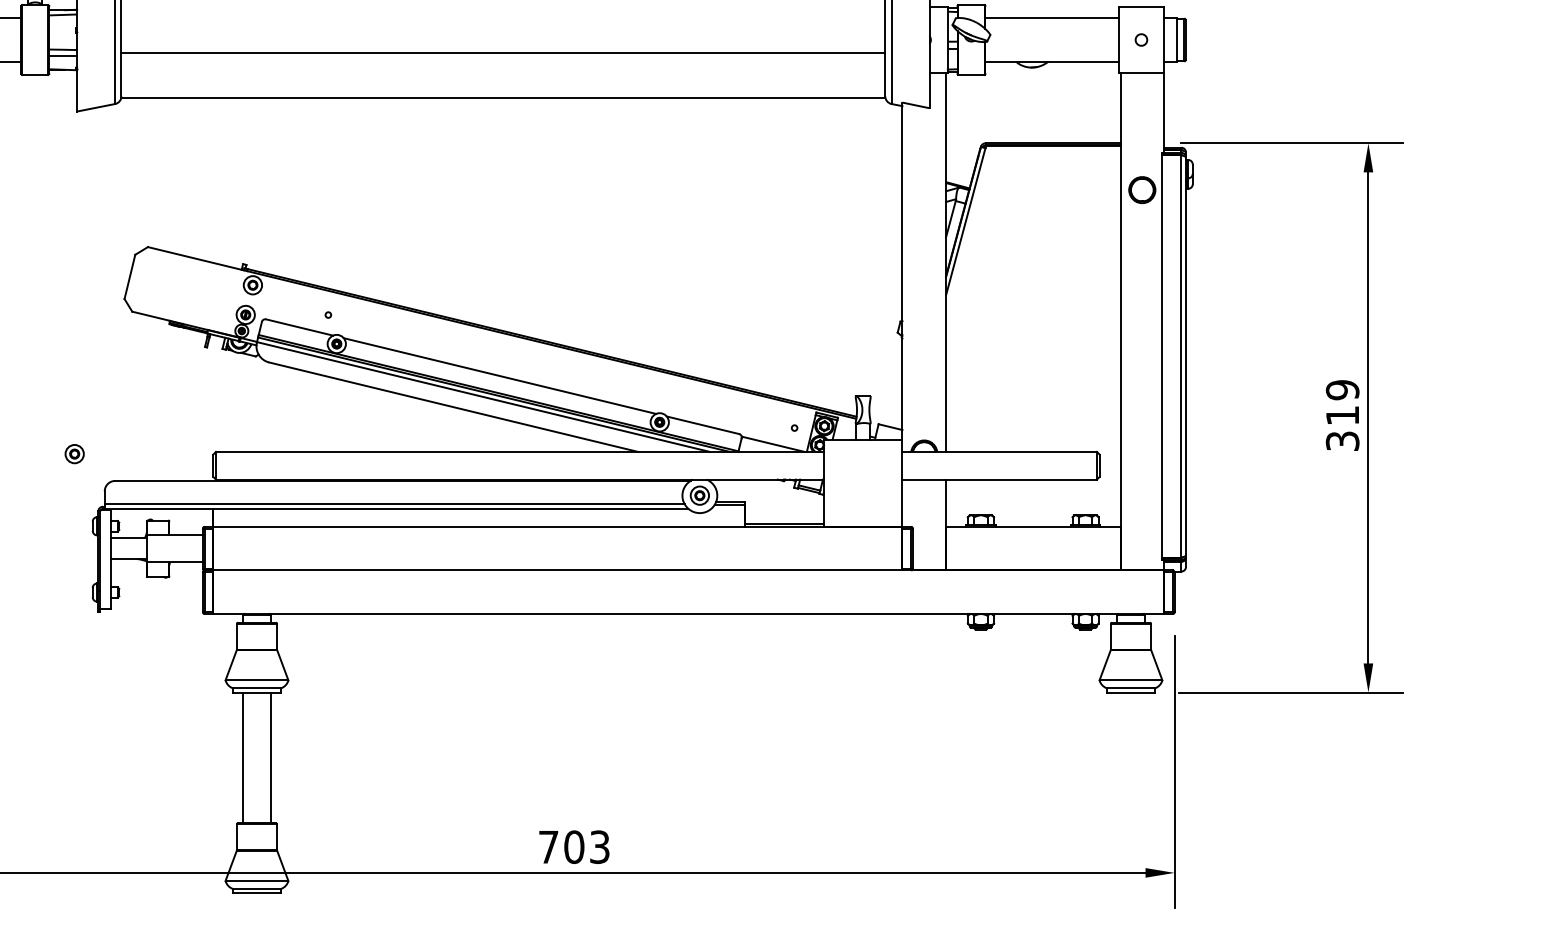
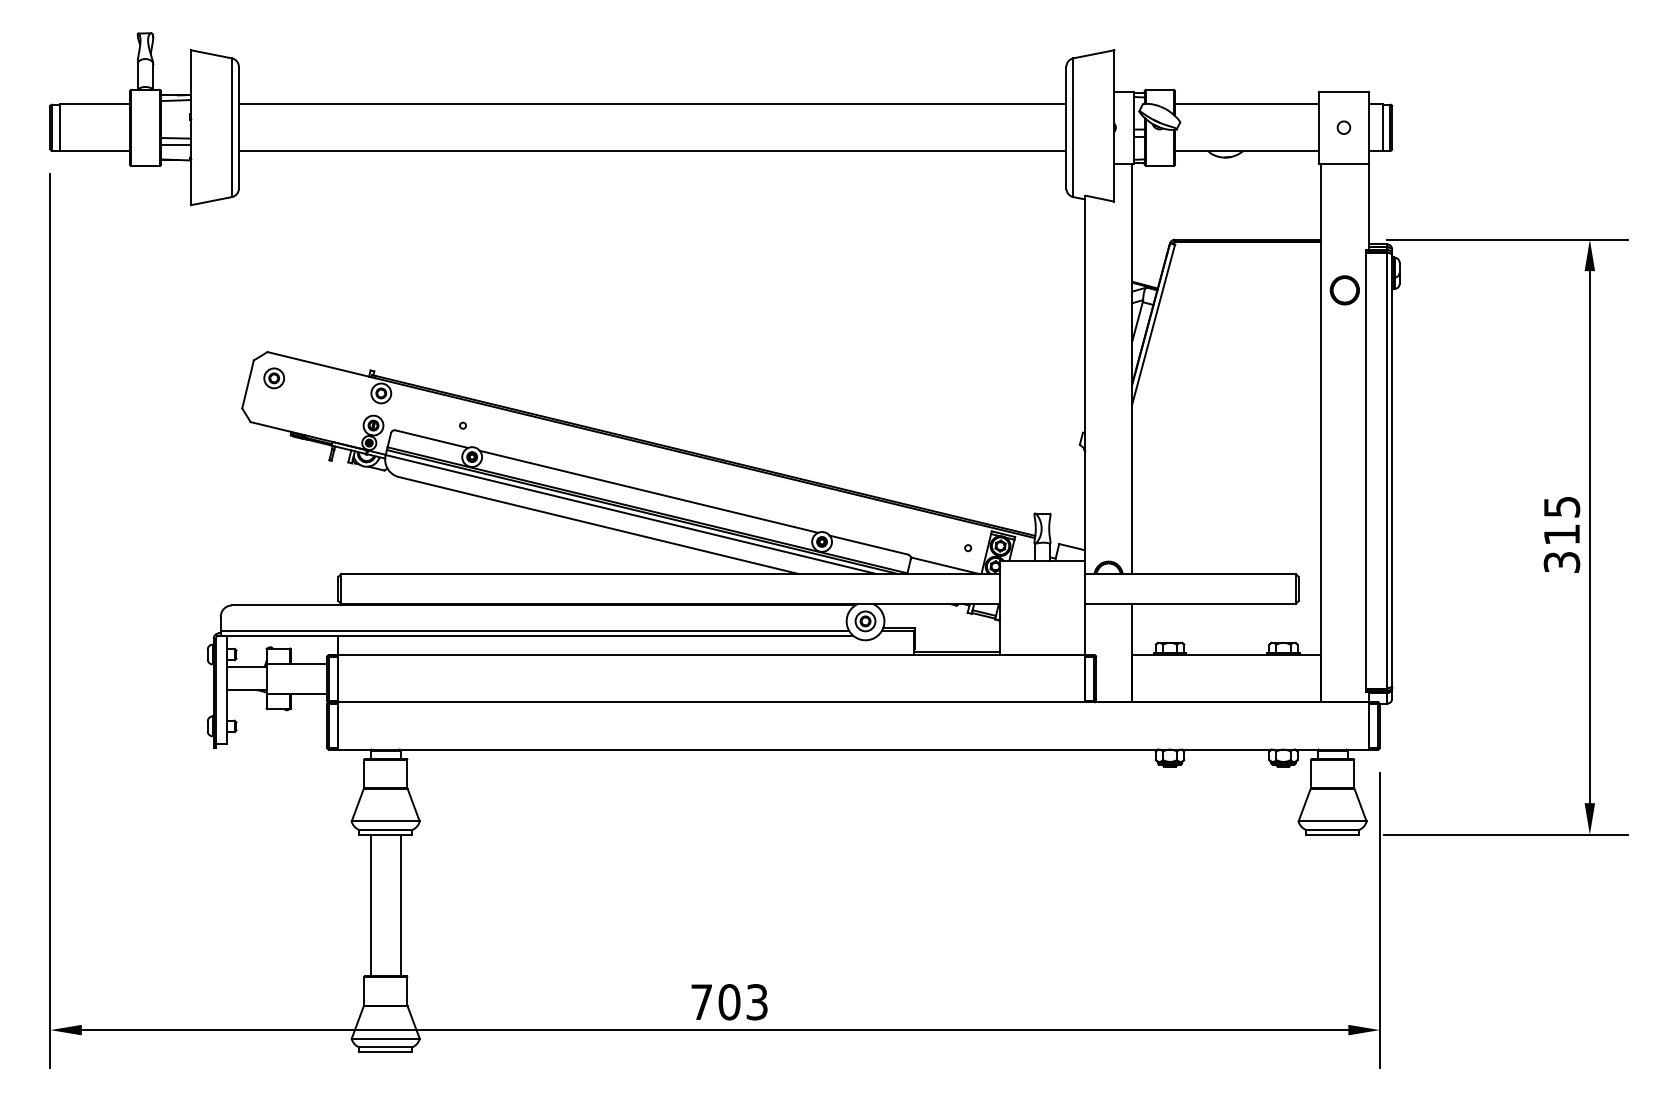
line: (503, 53) -> (652, 104), moved
line: (503, 97) -> (652, 151), moved
text: (1342, 390) -> (1561, 507), 319 -> 315
part: (74, 454) -> (273, 378), moved

